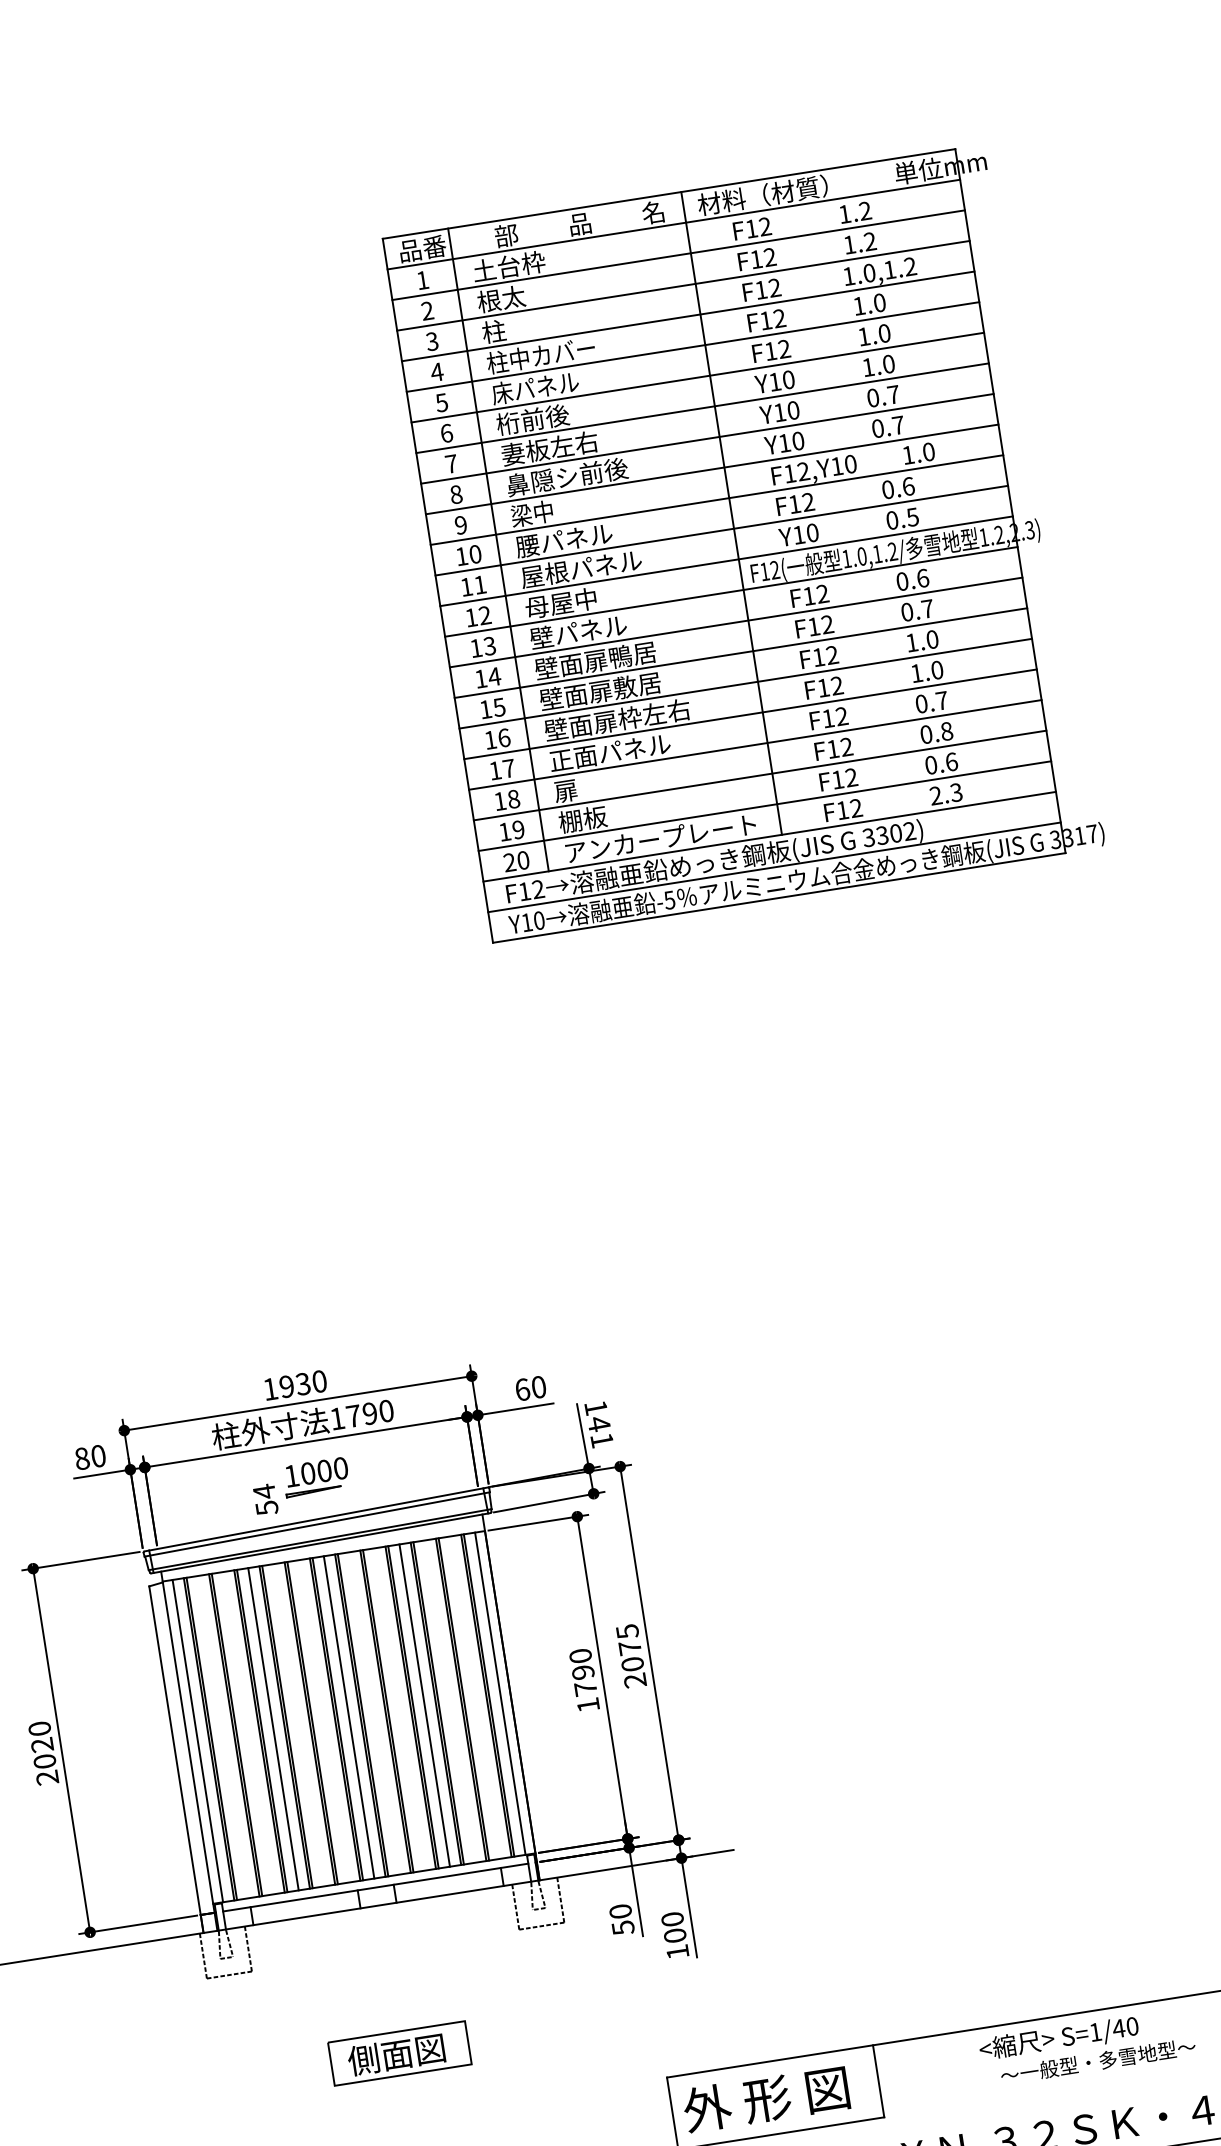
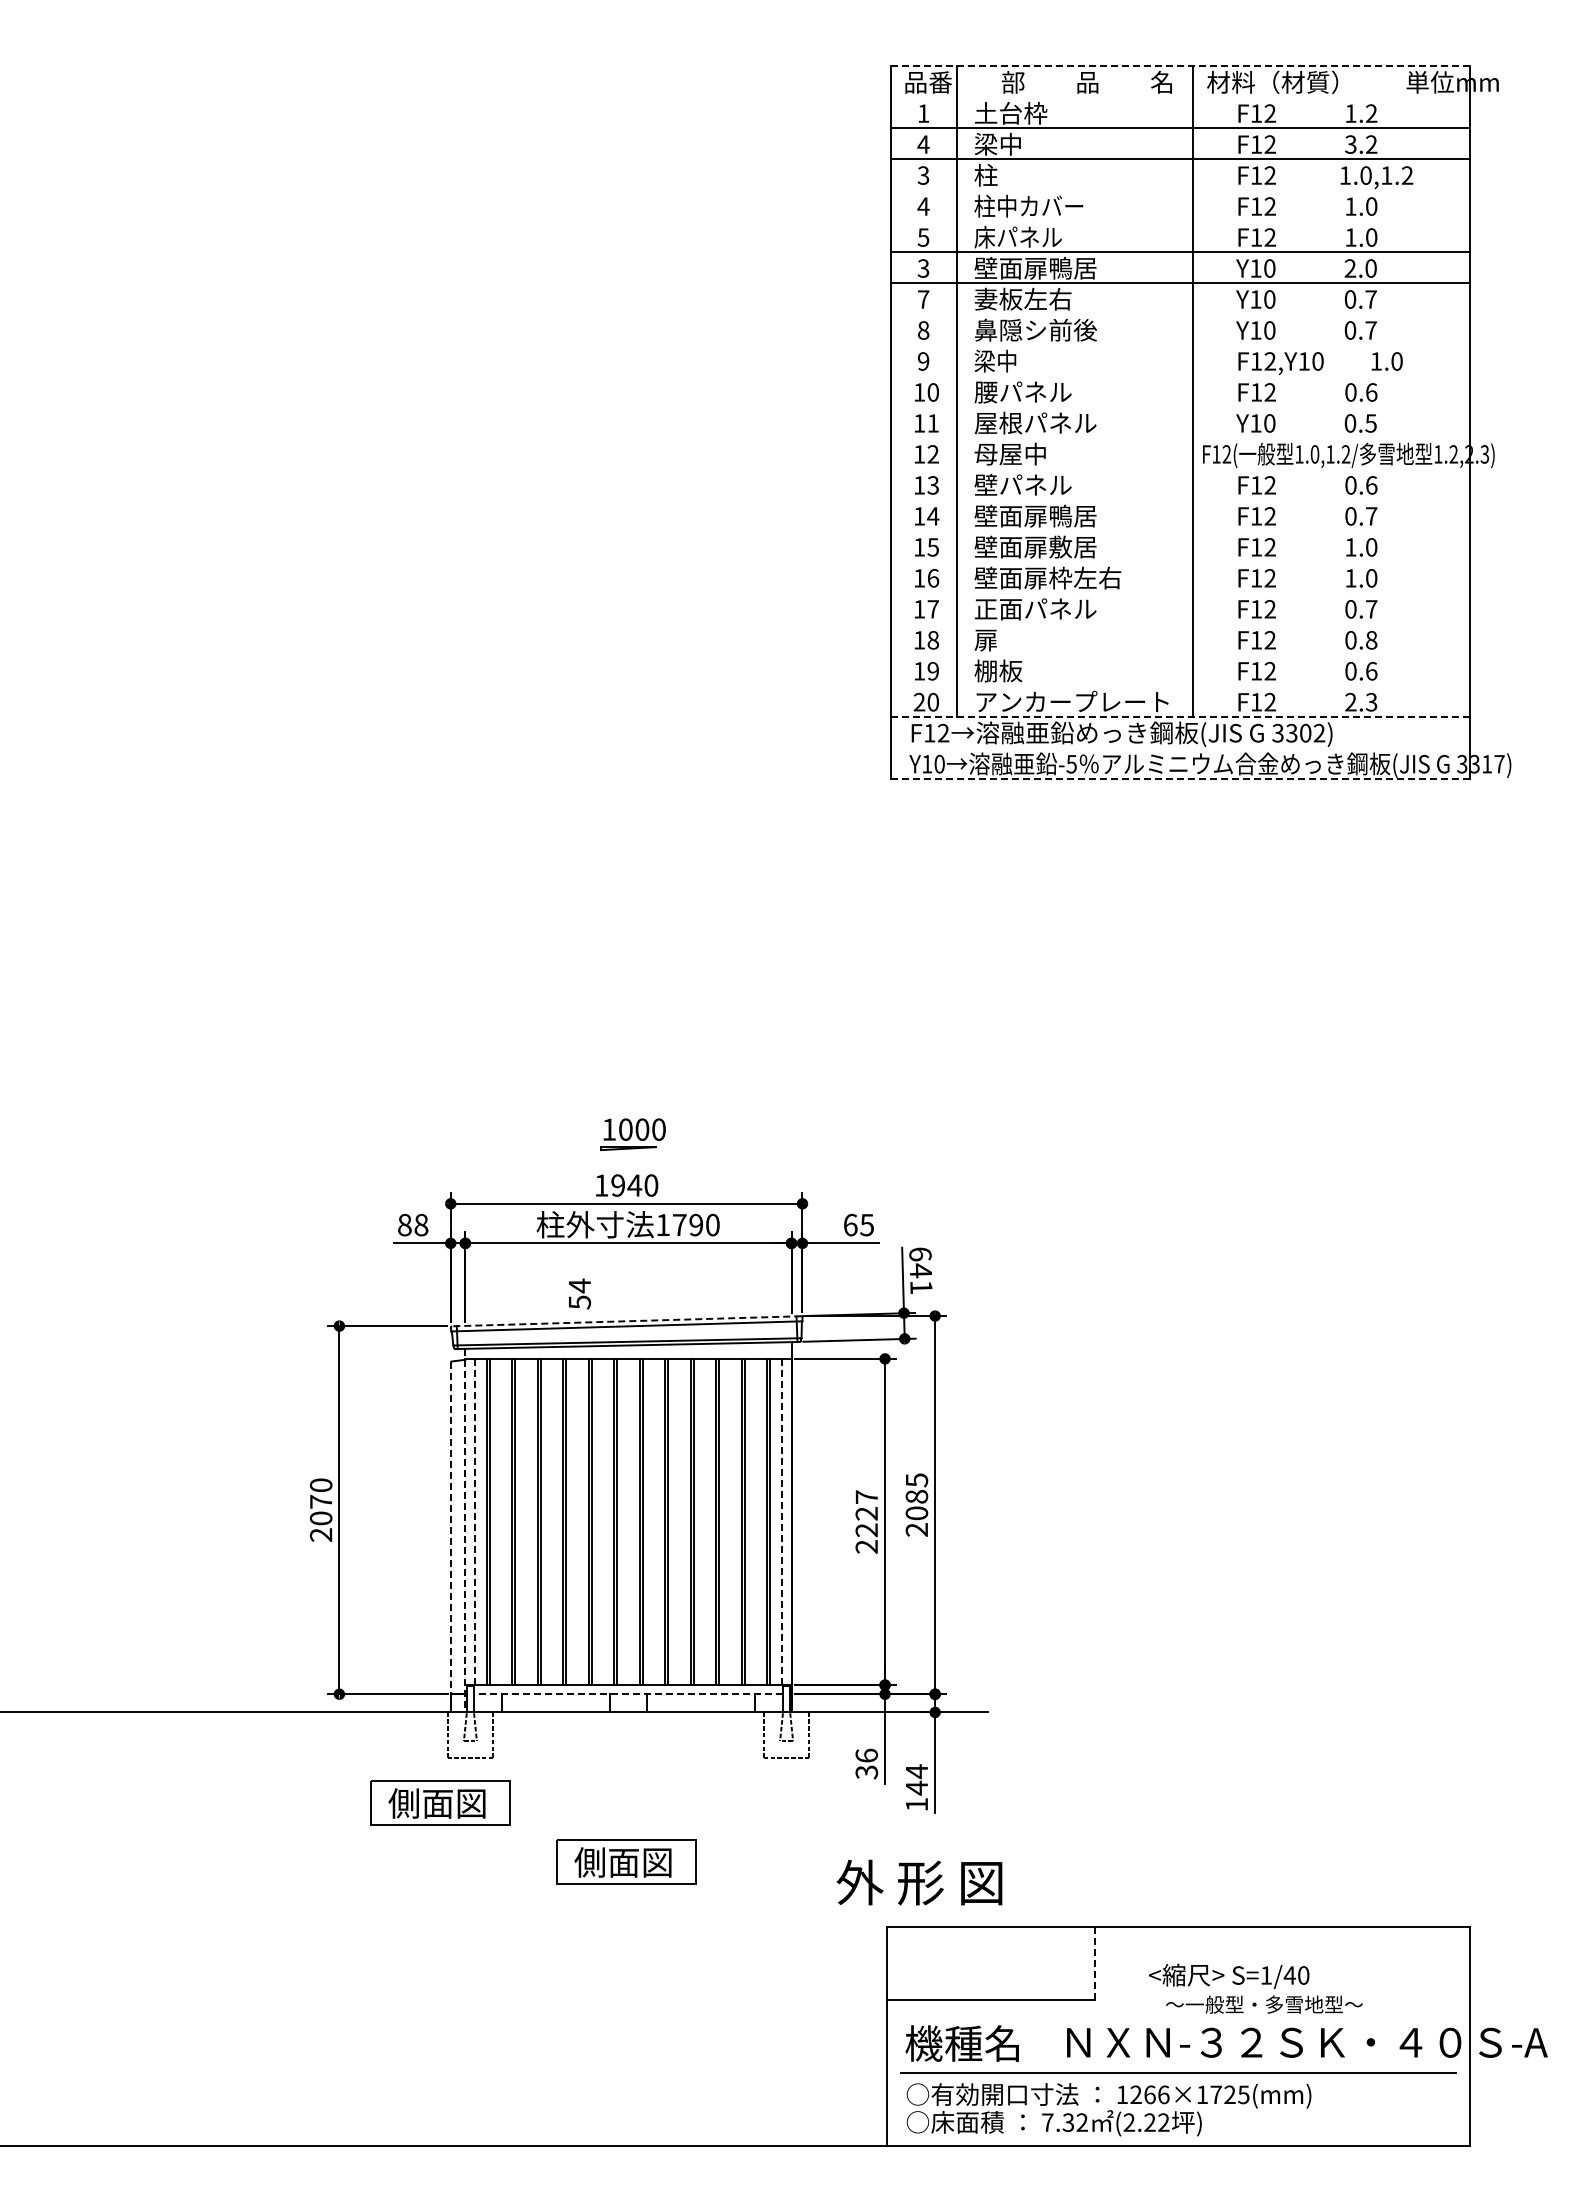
line: (669, 194) -> (1180, 66), solid -> dashed
line: (674, 224) -> (1180, 97), removed
text: (849, 244) -> (1350, 144), 1.2 -> 3.2
text: (501, 298) -> (998, 143), 根太 -> 梁中
text: (427, 310) -> (923, 144), 2 -> 4
line: (688, 316) -> (1180, 190), removed
line: (693, 347) -> (1180, 221), removed
text: (868, 367) -> (1350, 268), 1.0 -> 2.0
text: (557, 415) -> (1035, 267), 桁前後 -> 壁面扉鴨居
text: (446, 433) -> (923, 268), 6 -> 3
line: (707, 439) -> (1180, 314), removed
line: (712, 469) -> (1180, 345), removed
line: (717, 500) -> (1180, 376), removed
line: (722, 530) -> (1180, 407), removed
line: (726, 561) -> (1180, 438), removed
line: (731, 592) -> (1180, 469), removed
line: (736, 622) -> (1180, 500), removed
line: (741, 653) -> (1180, 531), removed
line: (746, 684) -> (1180, 562), removed
line: (750, 714) -> (1180, 593), removed
line: (755, 745) -> (1180, 624), removed
line: (760, 775) -> (1180, 654), removed
line: (765, 805) -> (1180, 685), removed
line: (769, 836) -> (1180, 716), solid -> dashed
line: (774, 866) -> (1180, 747), removed
line: (779, 897) -> (1180, 778), solid -> dashed
text: (302, 1384) -> (634, 1185), 1930 -> 1940
text: (538, 1386) -> (866, 1224), 60 -> 65
text: (596, 1408) -> (920, 1254), 141 -> 641
text: (98, 1456) -> (421, 1225), 80 -> 88
part: (315, 1477) -> (632, 1134), moved
line: (316, 1519) -> (626, 1321), solid -> dashed
text: (629, 1647) -> (916, 1496), 2075 -> 2085
text: (584, 1680) -> (866, 1521), 1790 -> 2227
line: (500, 1694) -> (781, 1522), solid -> dashed
line: (425, 1705) -> (705, 1521), removed
line: (349, 1716) -> (628, 1521), removed
line: (272, 1728) -> (551, 1521), removed
line: (198, 1741) -> (475, 1522), solid -> dashed
text: (41, 1744) -> (320, 1501), 2020 -> 2070
line: (189, 1751) -> (465, 1530), solid -> dashed
line: (176, 1760) -> (451, 1537), solid -> dashed
line: (375, 1887) -> (628, 1694), solid -> dashed
text: (621, 1919) -> (866, 1763), 50 -> 36
text: (673, 1927) -> (916, 1779), 100 -> 144
part: (206, 2023) -> (440, 1802), added
text: (1086, 2046) -> (1255, 1988), moved
line: (878, 2081) -> (1095, 1963), solid -> dashed
text: (766, 2099) -> (919, 1882), moved

